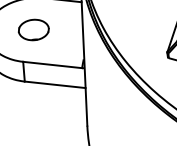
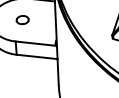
part: (33, 29) -> (22, 19), size x0.6

